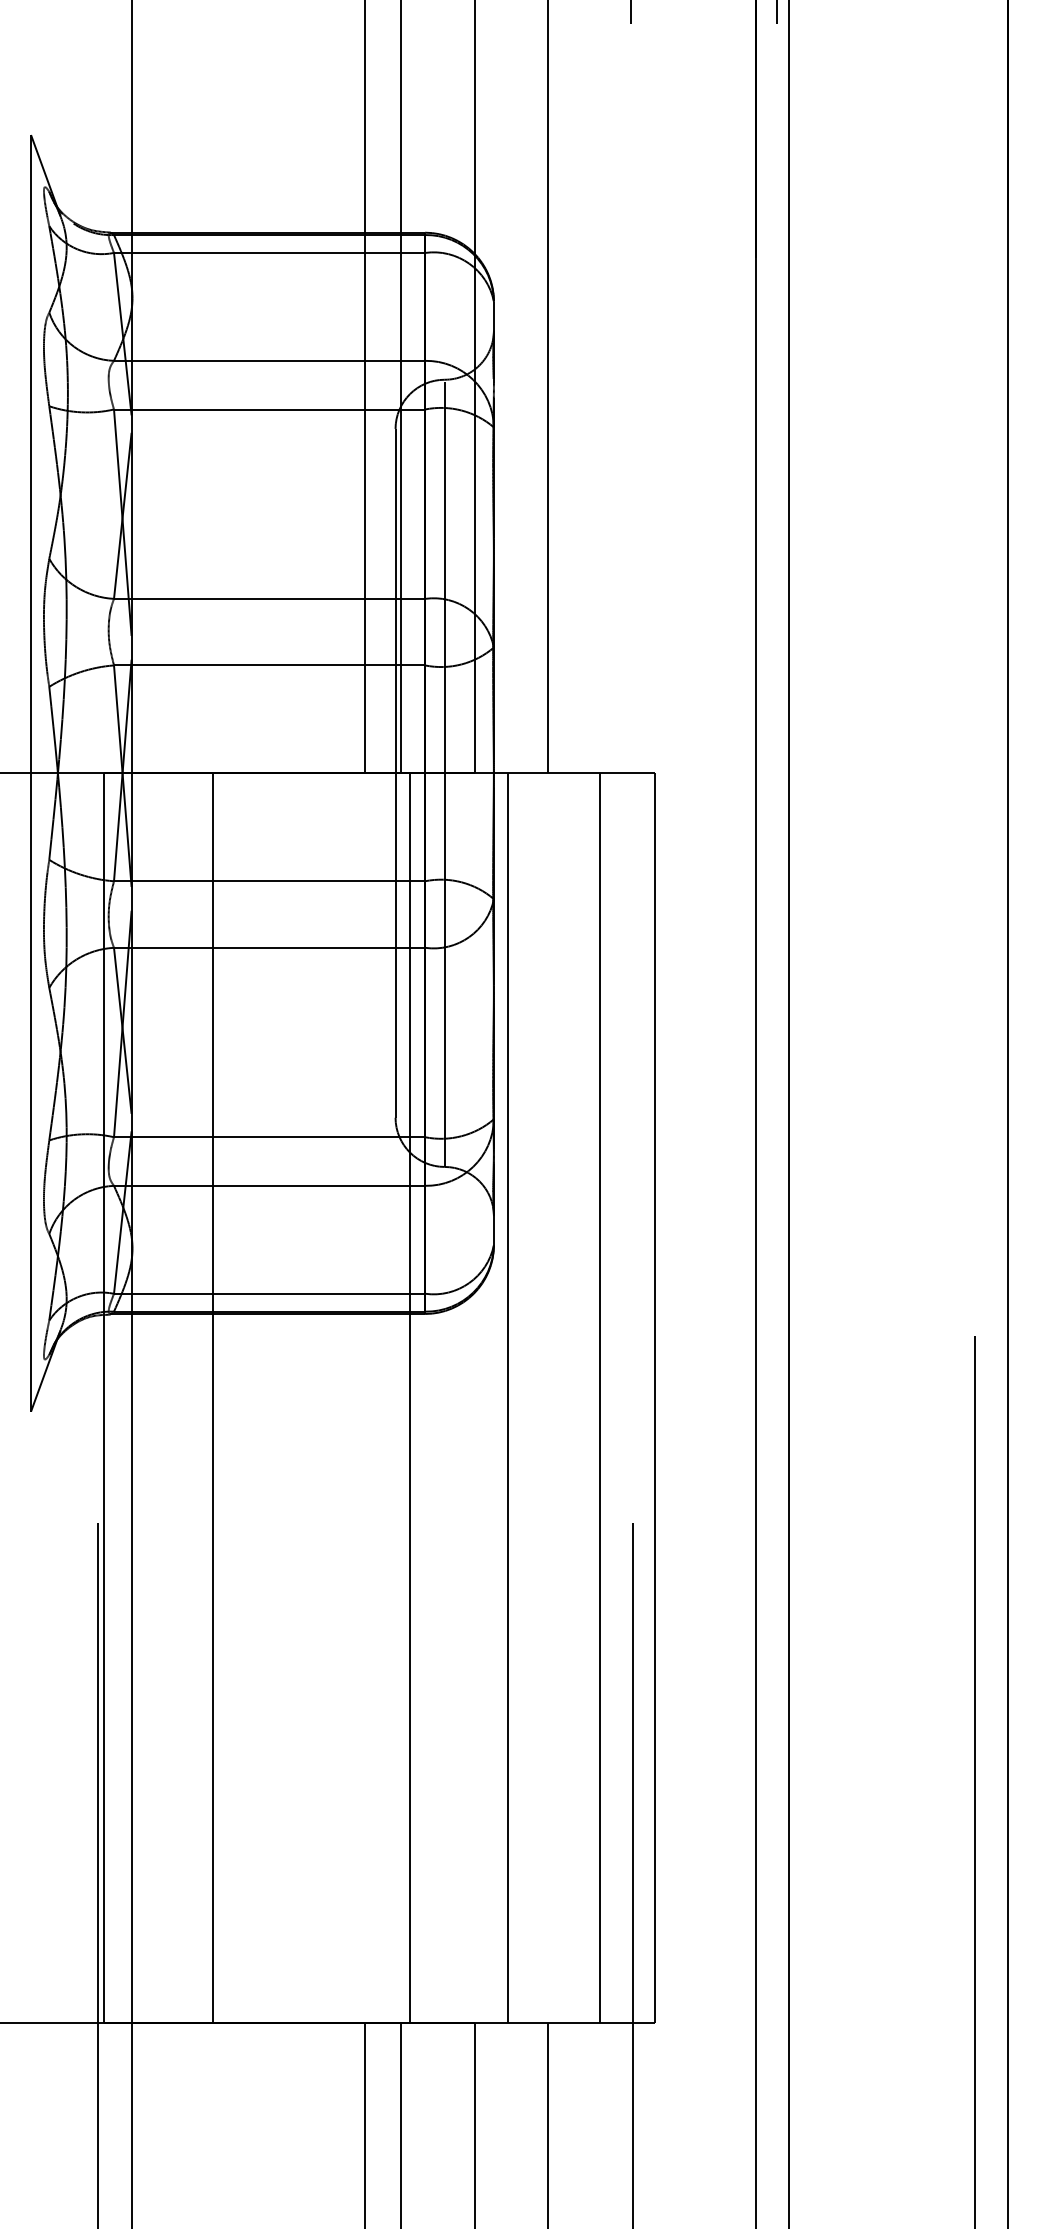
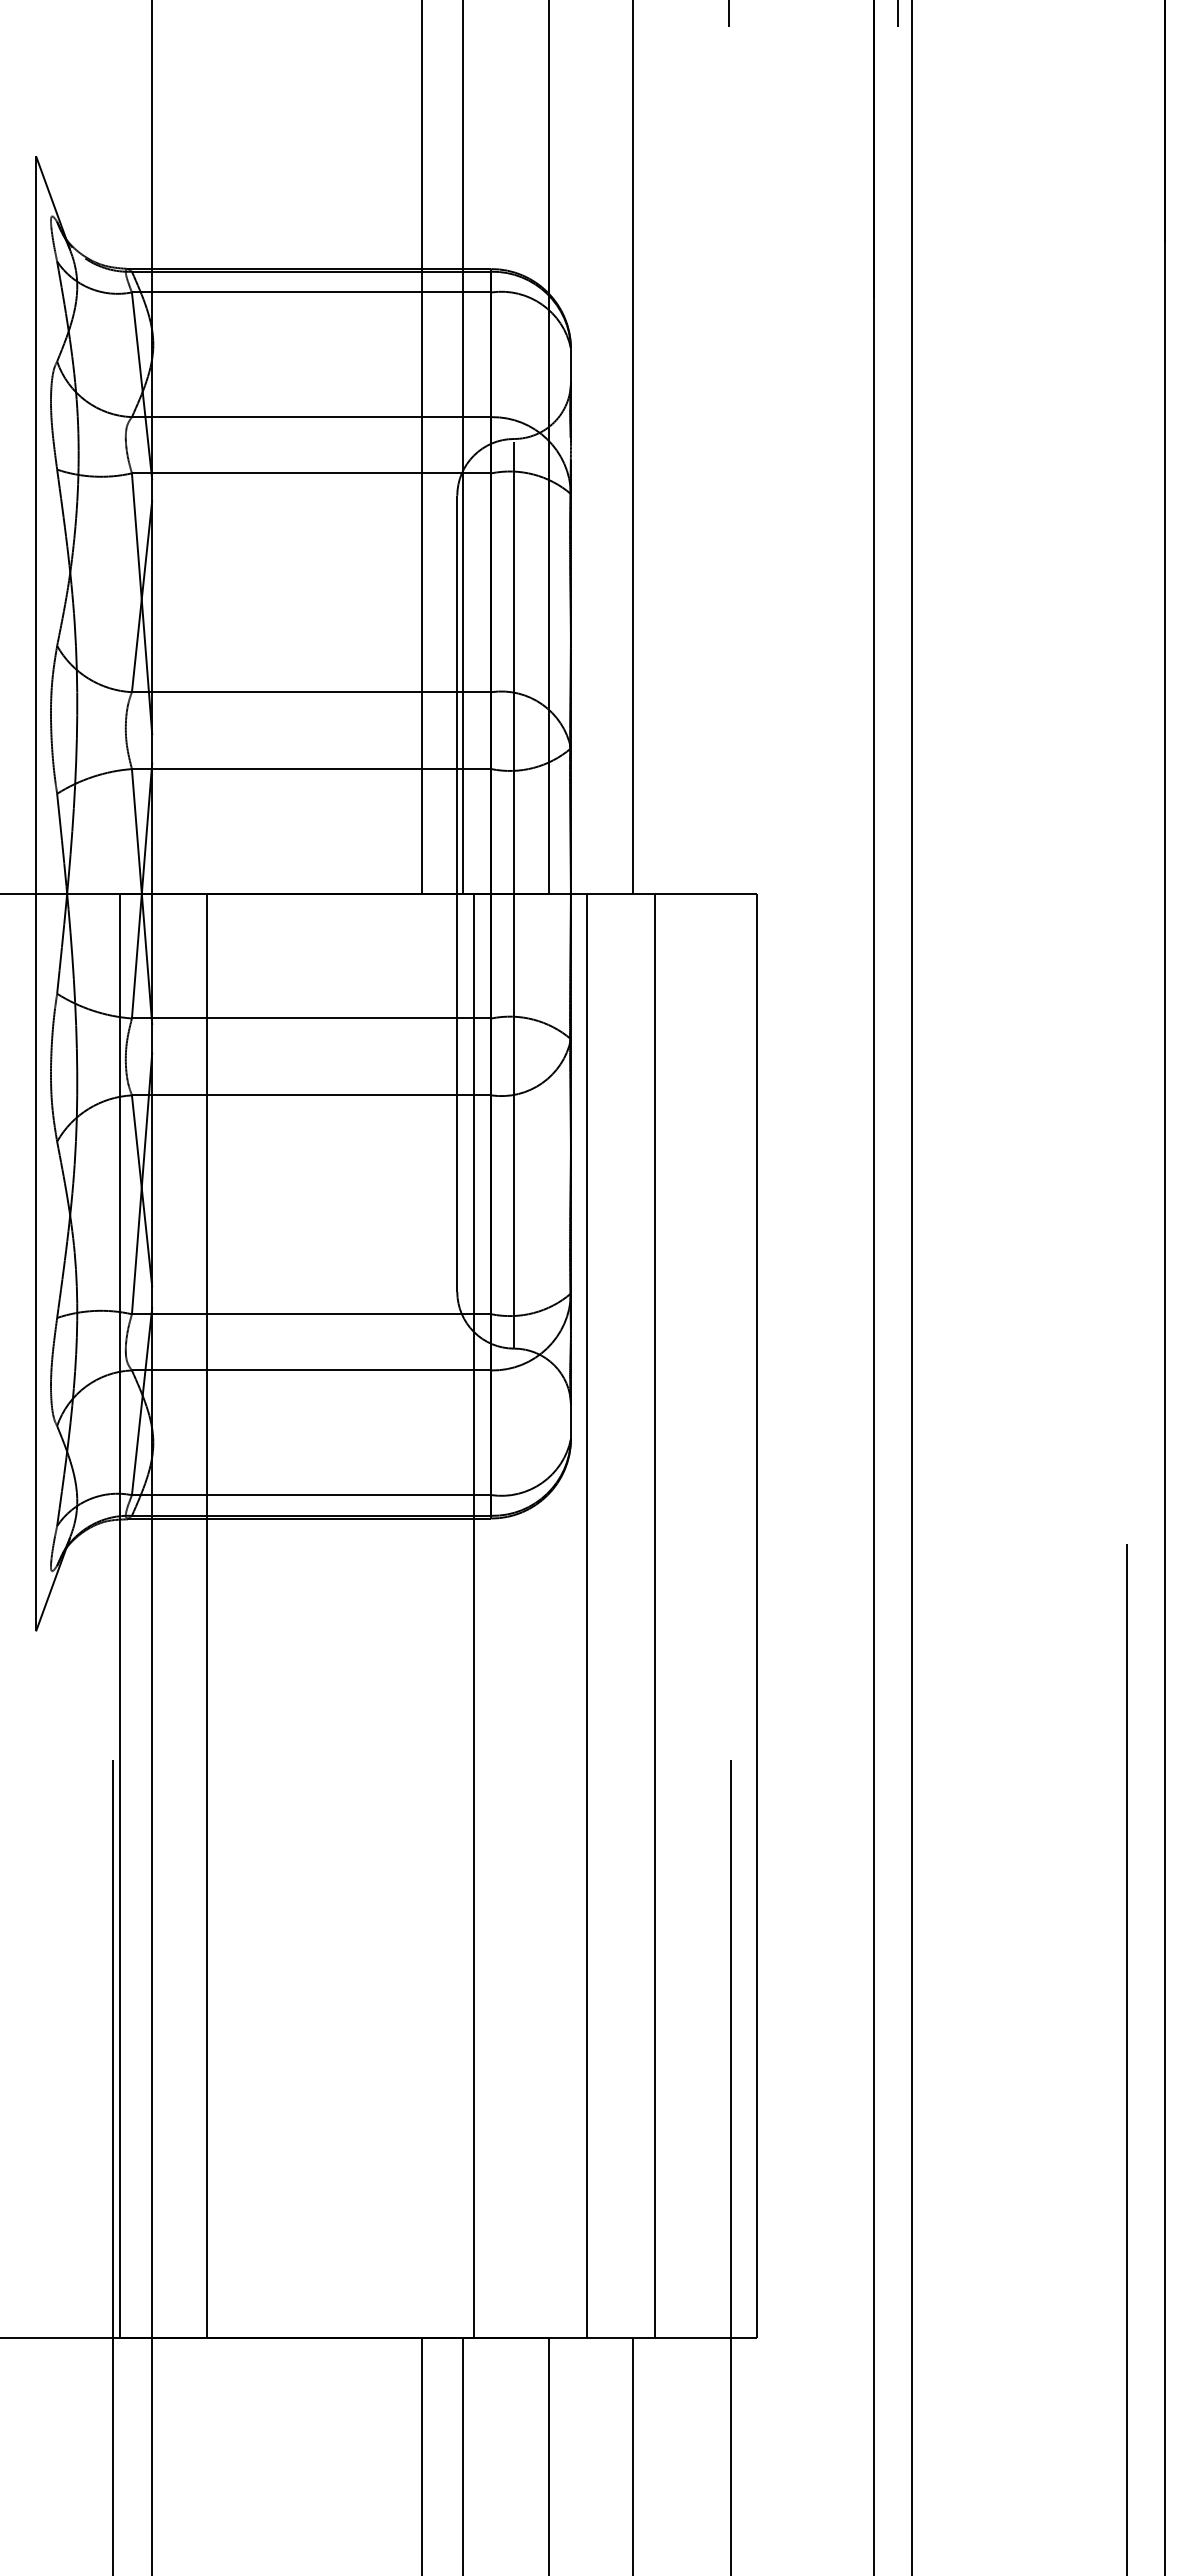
line: (212, 1397) -> (206, 1615), moved
line: (599, 1397) -> (654, 1615), moved

